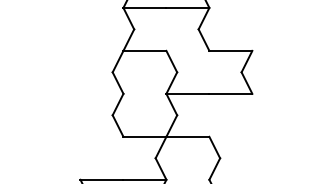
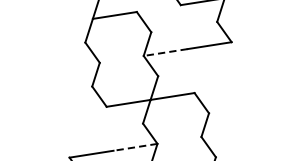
line: (187, 93) -> (165, 52), solid -> dashed
line: (144, 179) -> (135, 147), solid -> dashed

